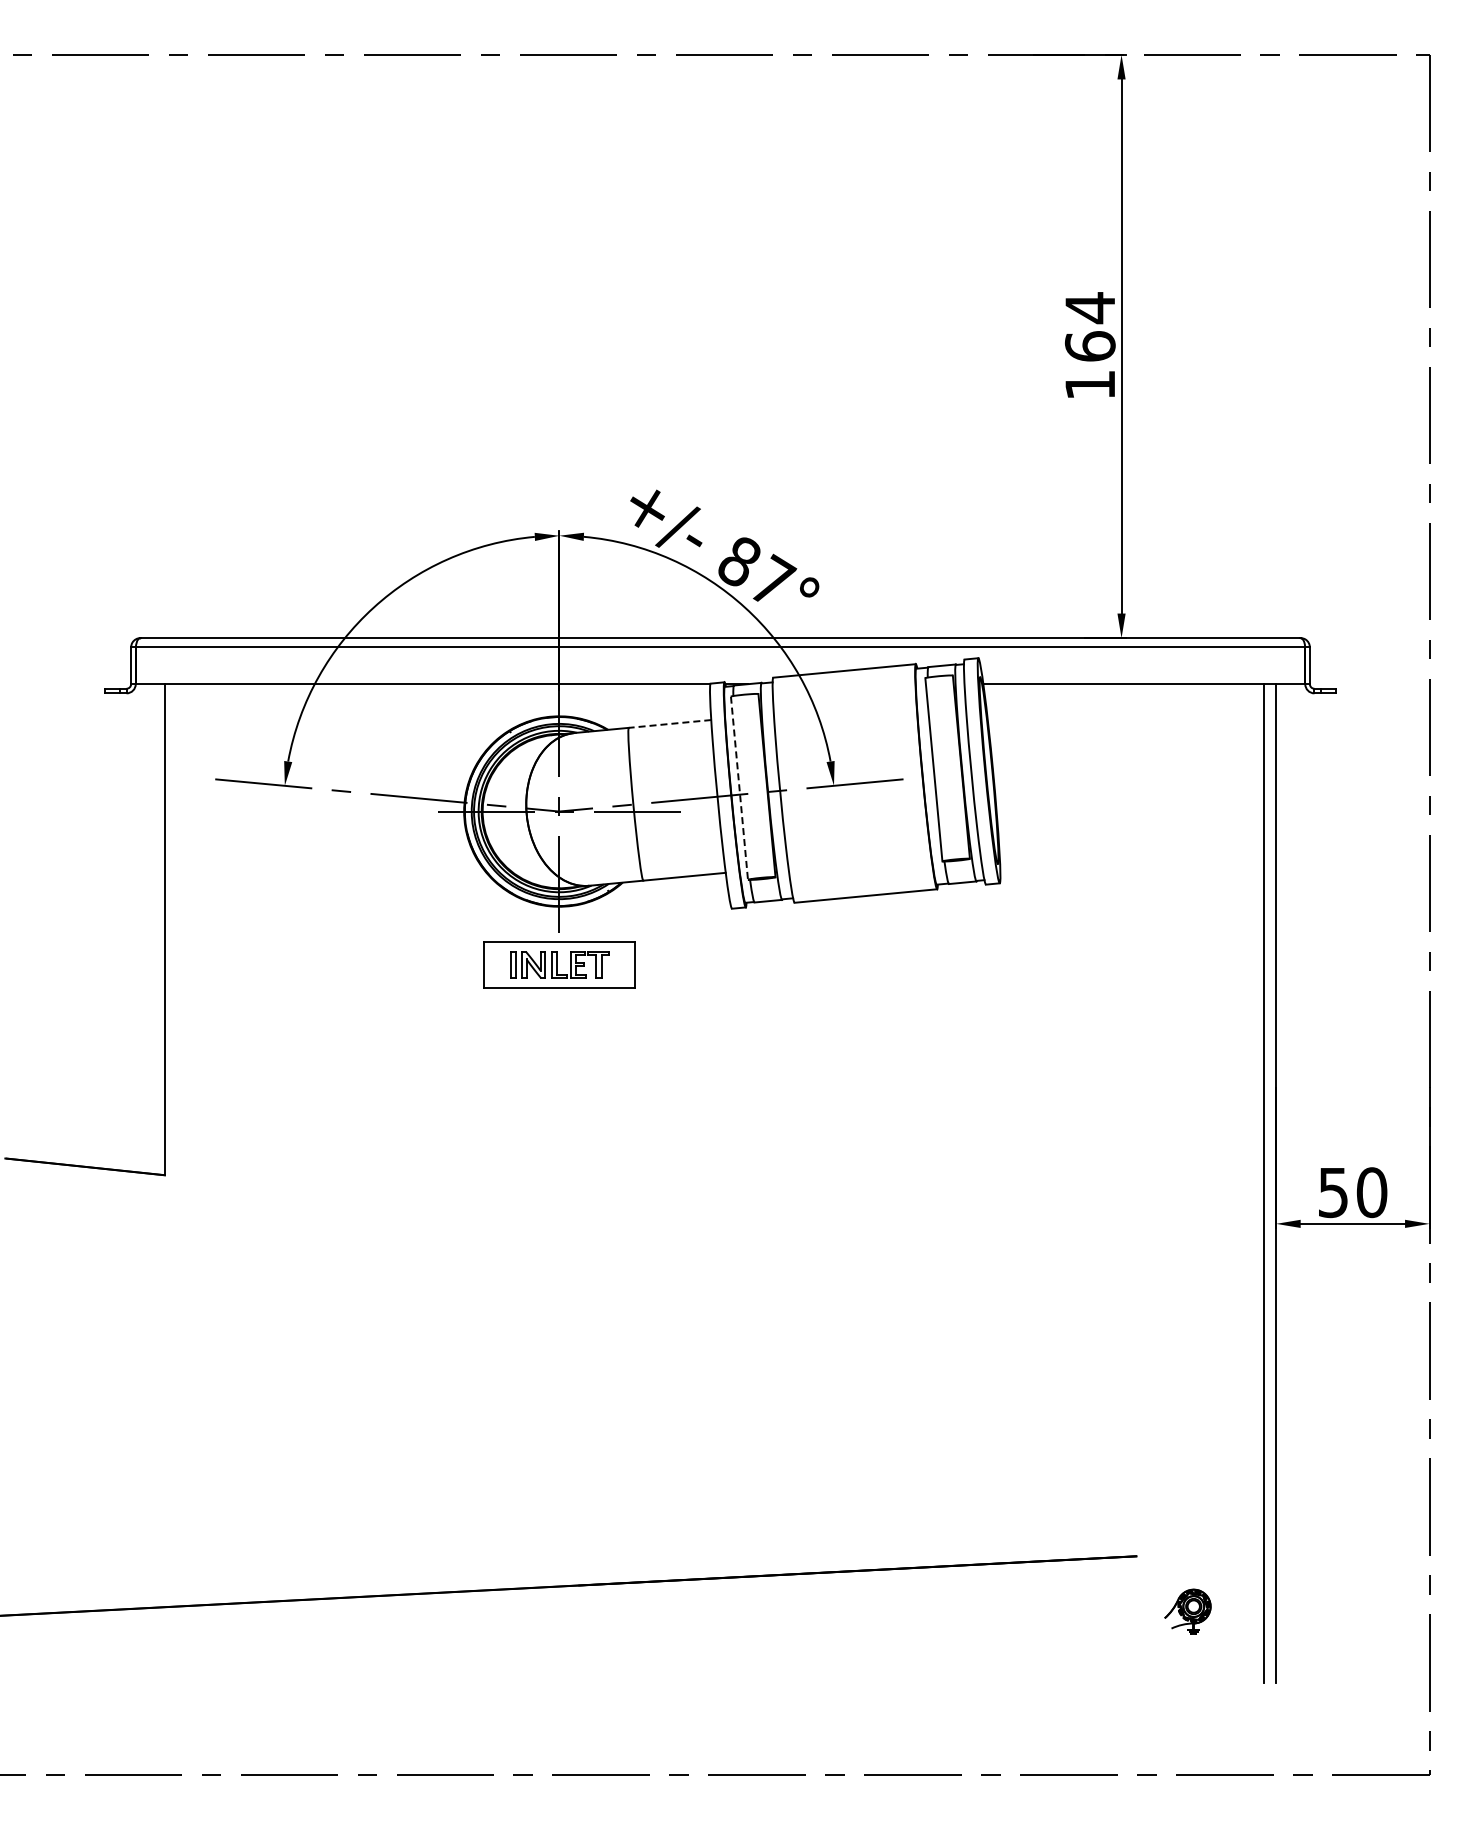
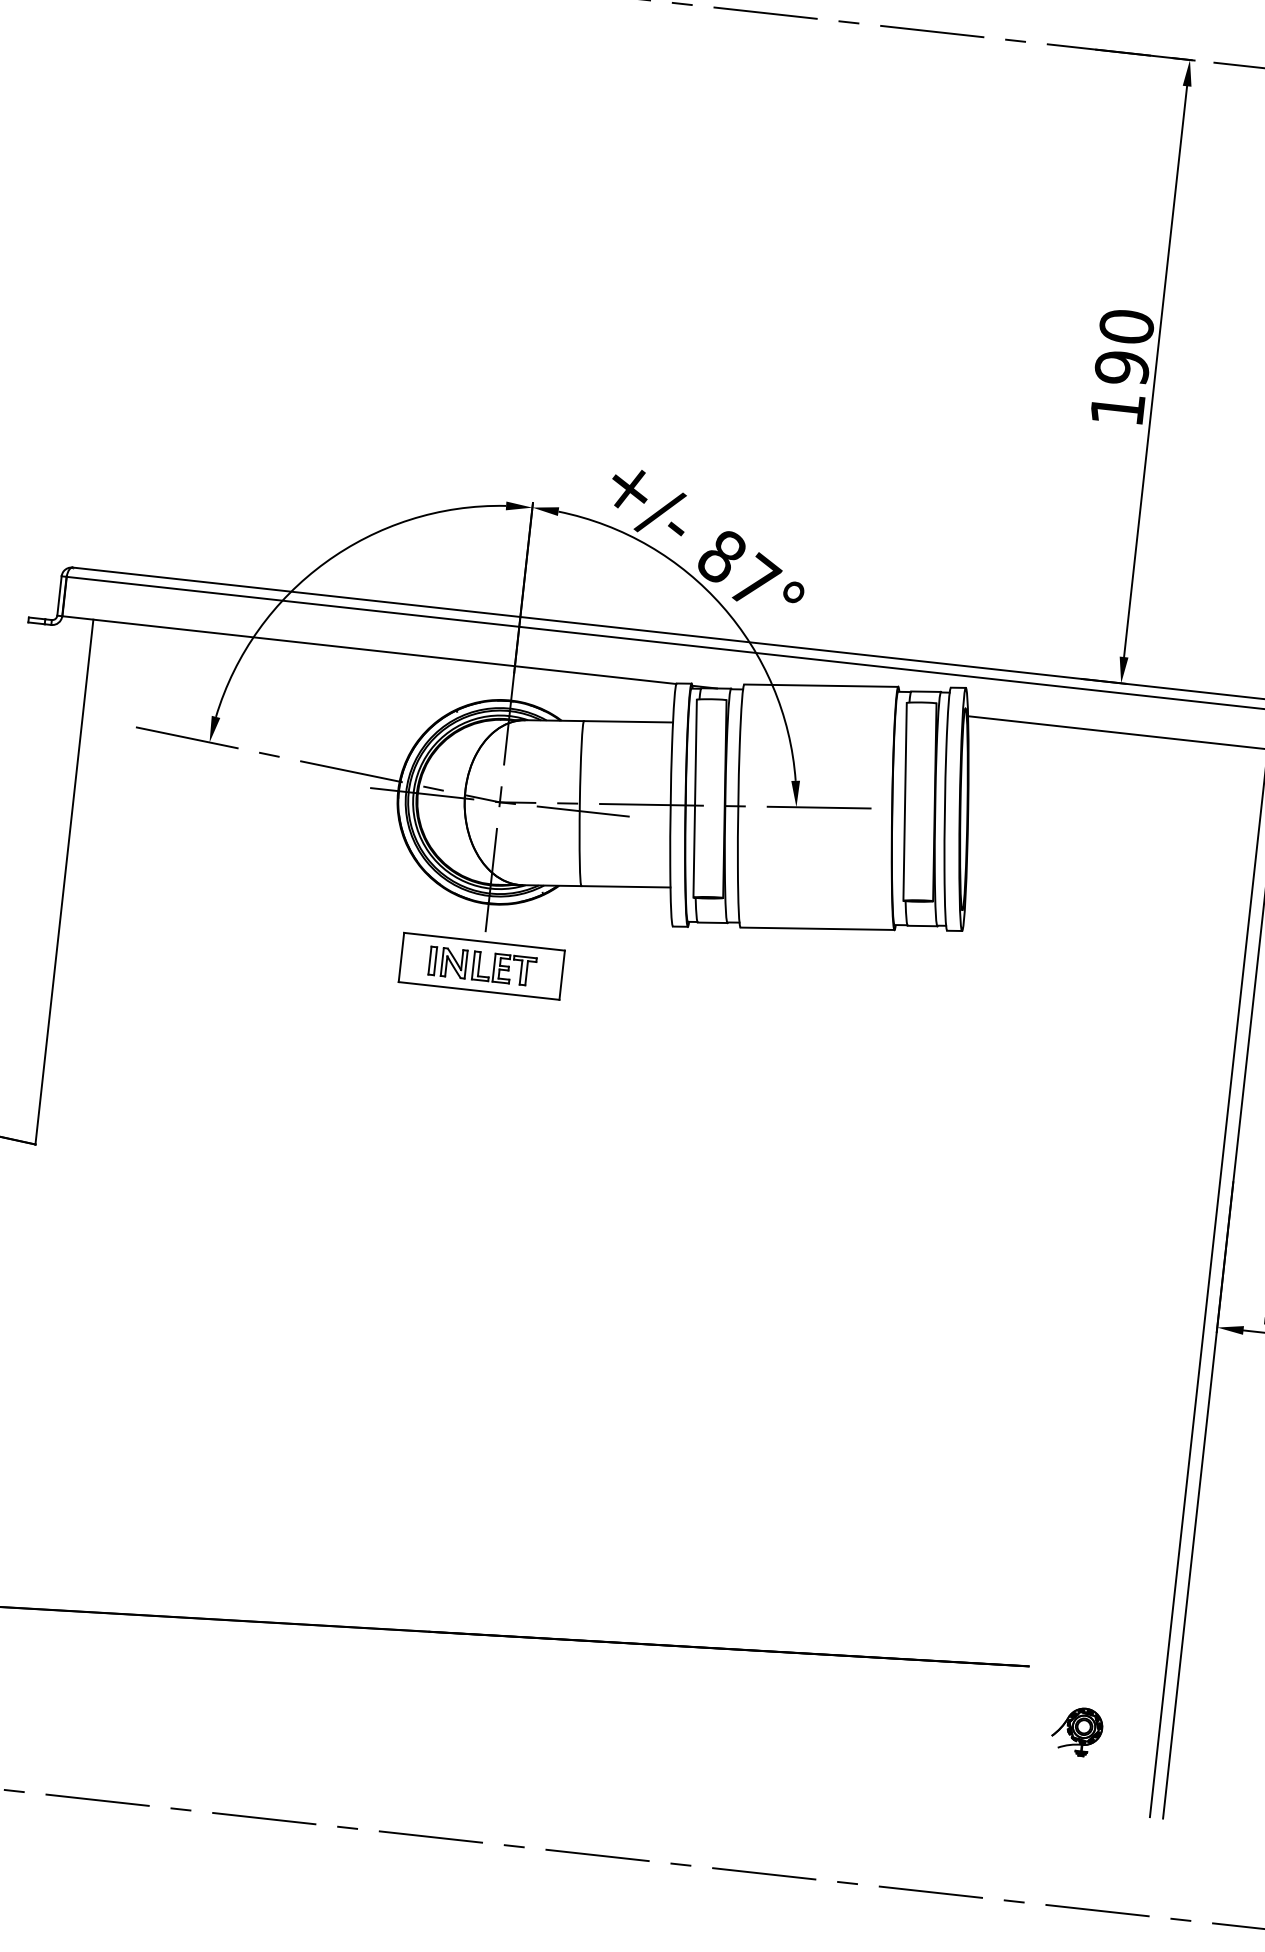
text: (1089, 326) -> (1123, 346), 164 -> 190
line: (669, 724) -> (627, 722), dashed -> solid
line: (739, 788) -> (695, 798), dashed -> solid

